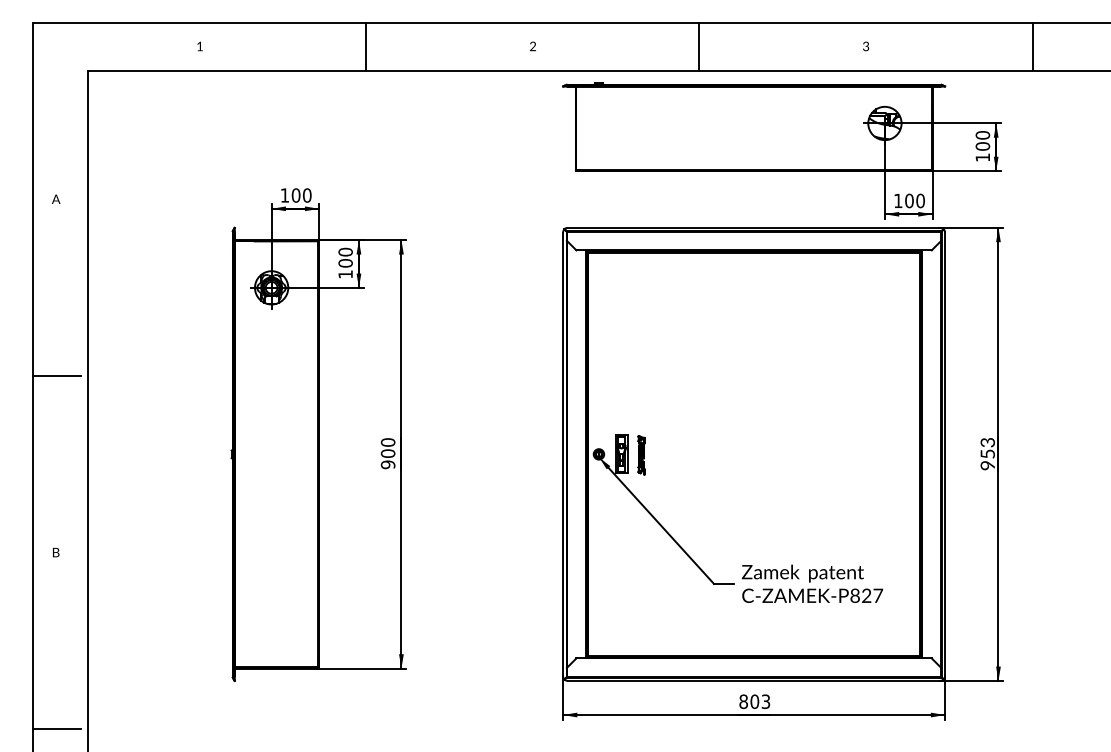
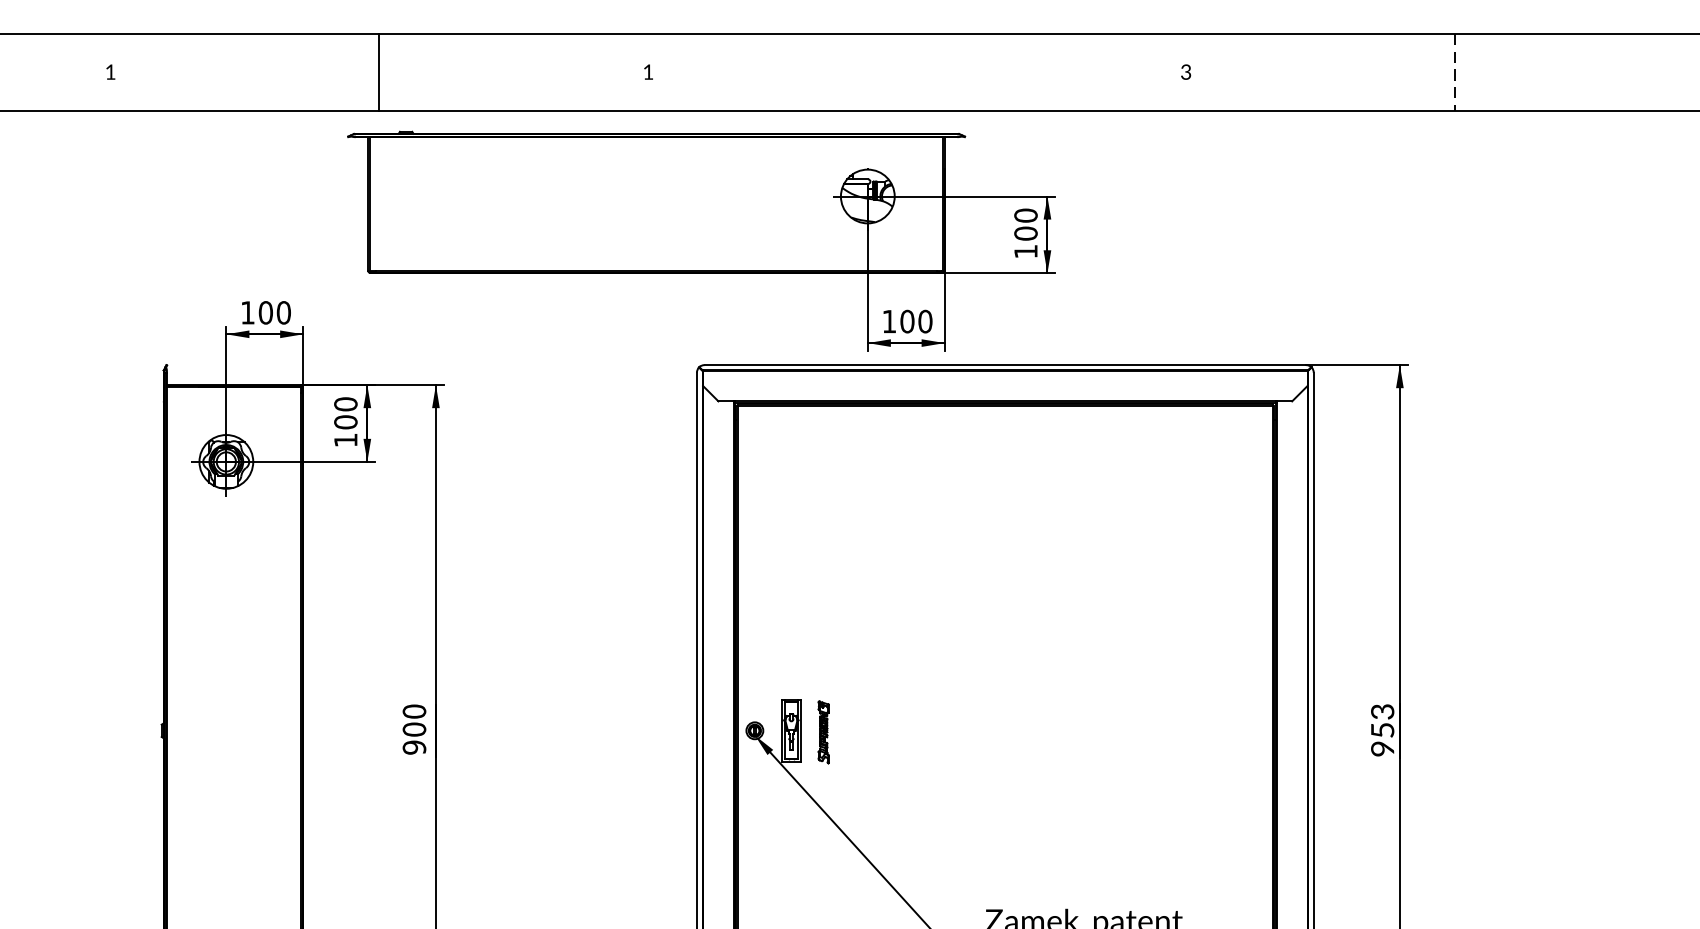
text: (533, 46) -> (649, 72), 2 -> 1
line: (699, 46) -> (917, 72), removed
line: (1032, 46) -> (1454, 72), solid -> dashed
part: (781, 150) -> (700, 240), moved

